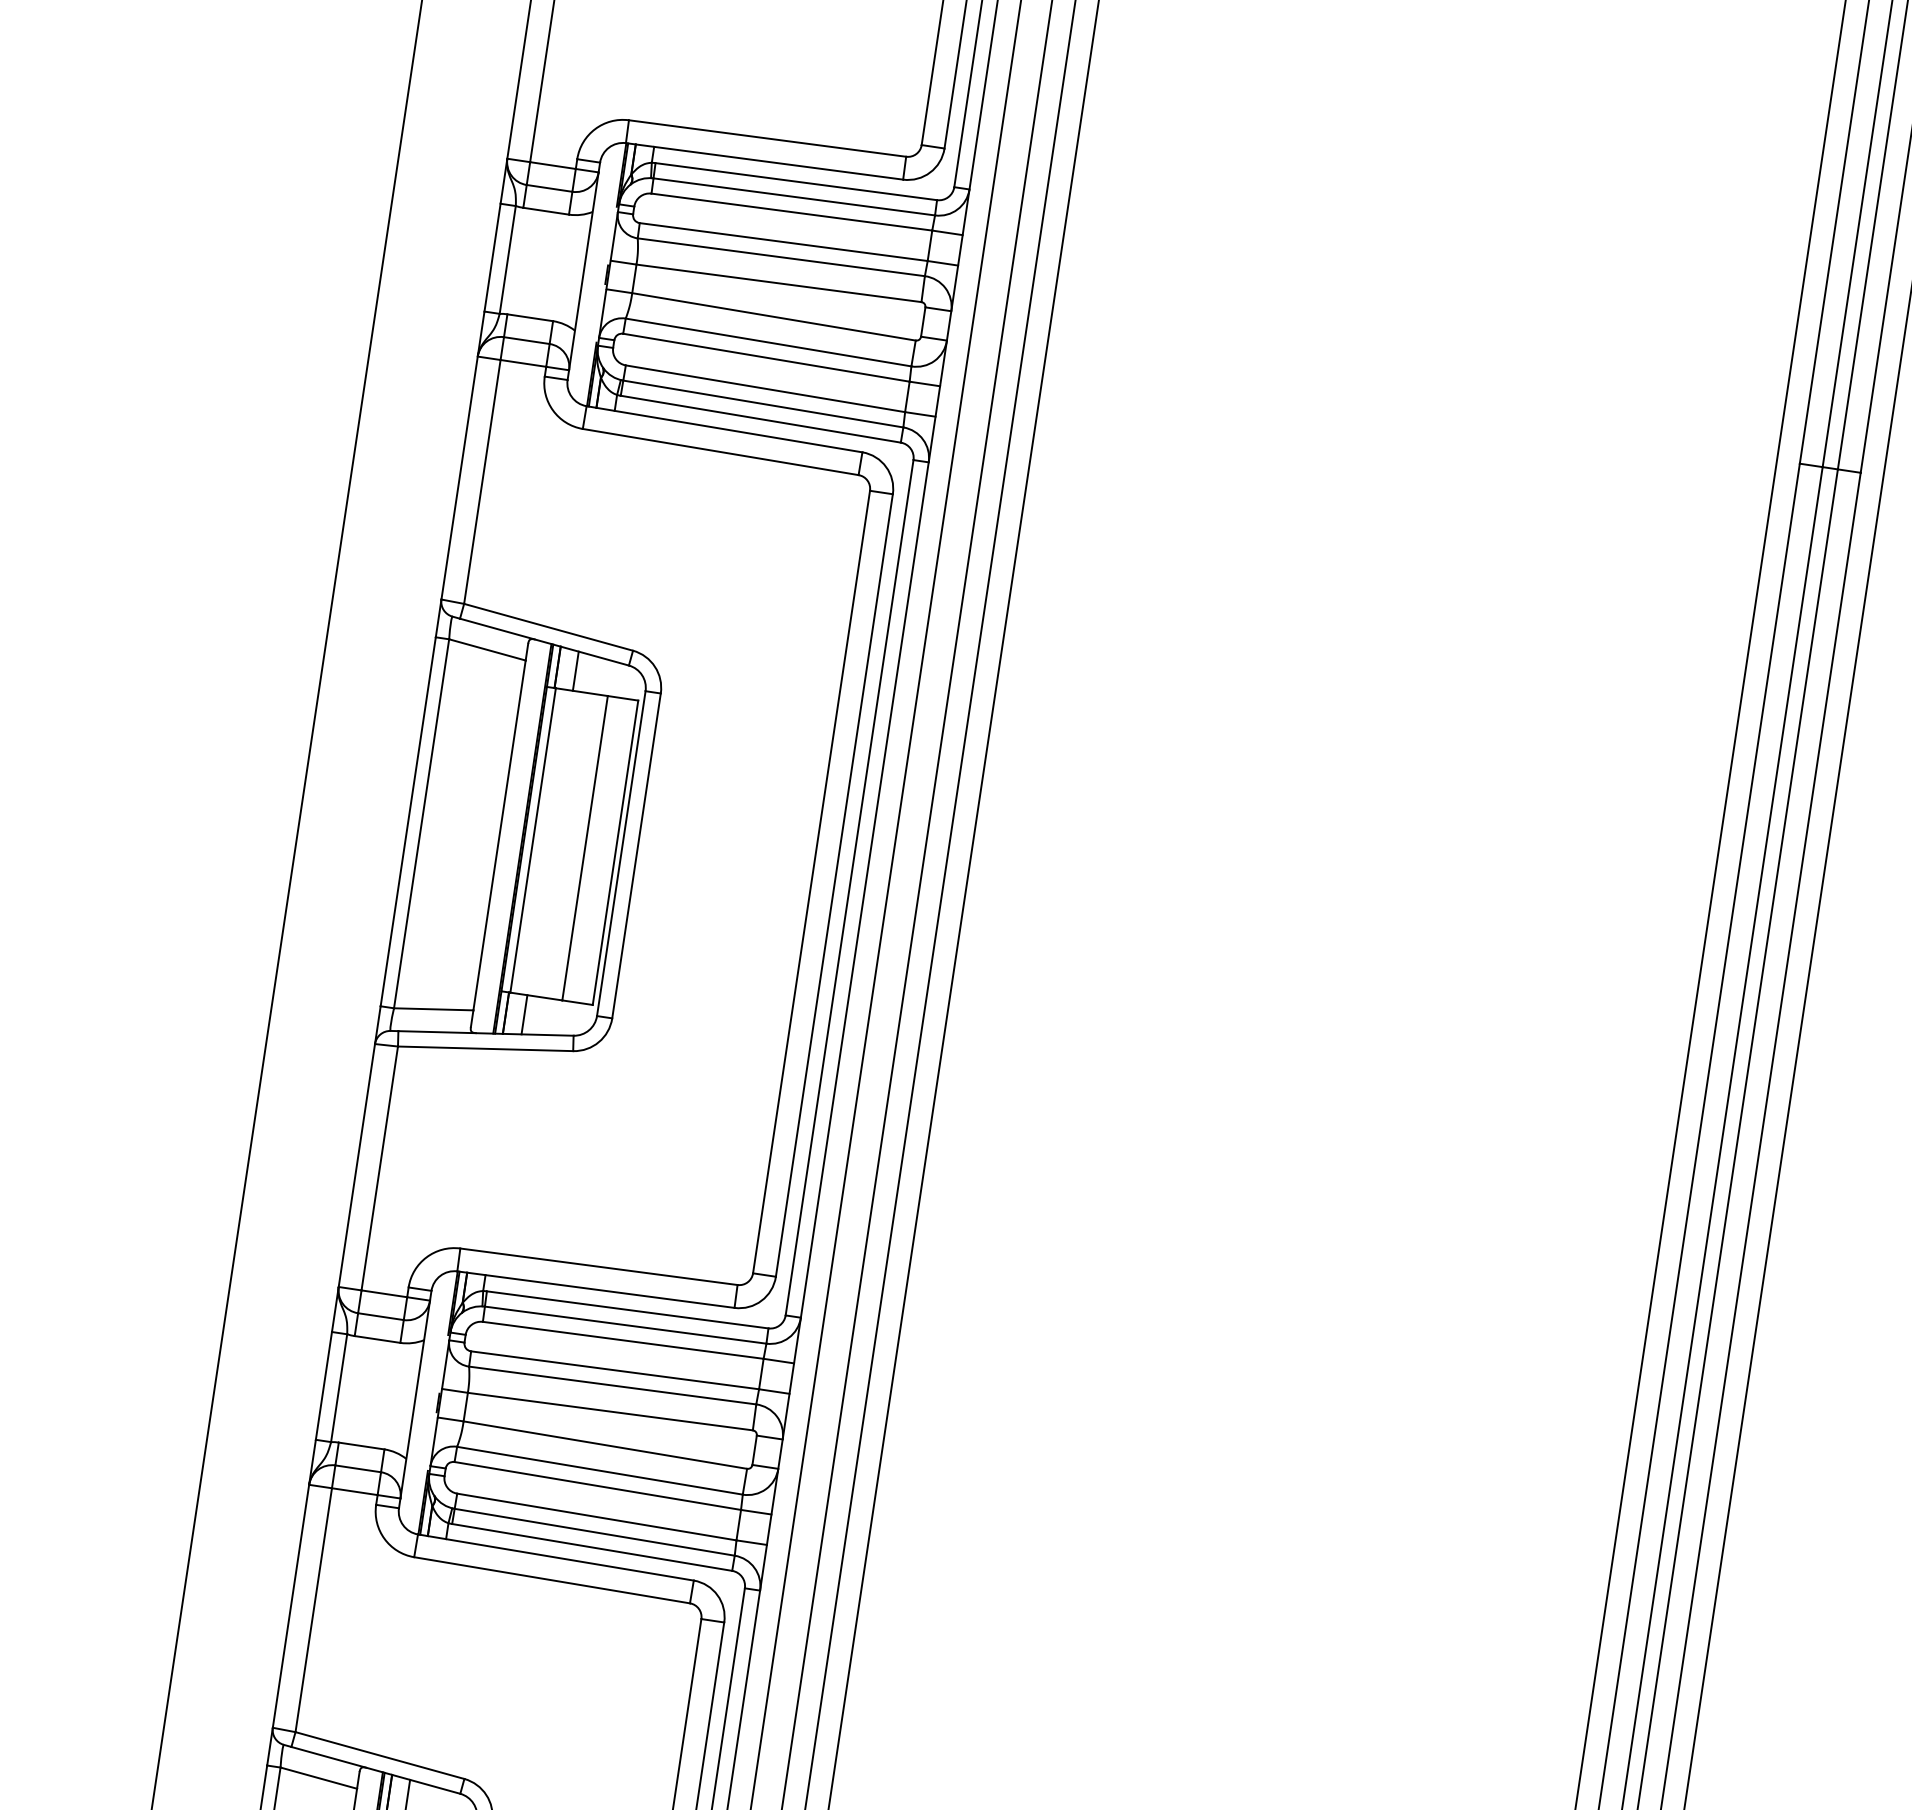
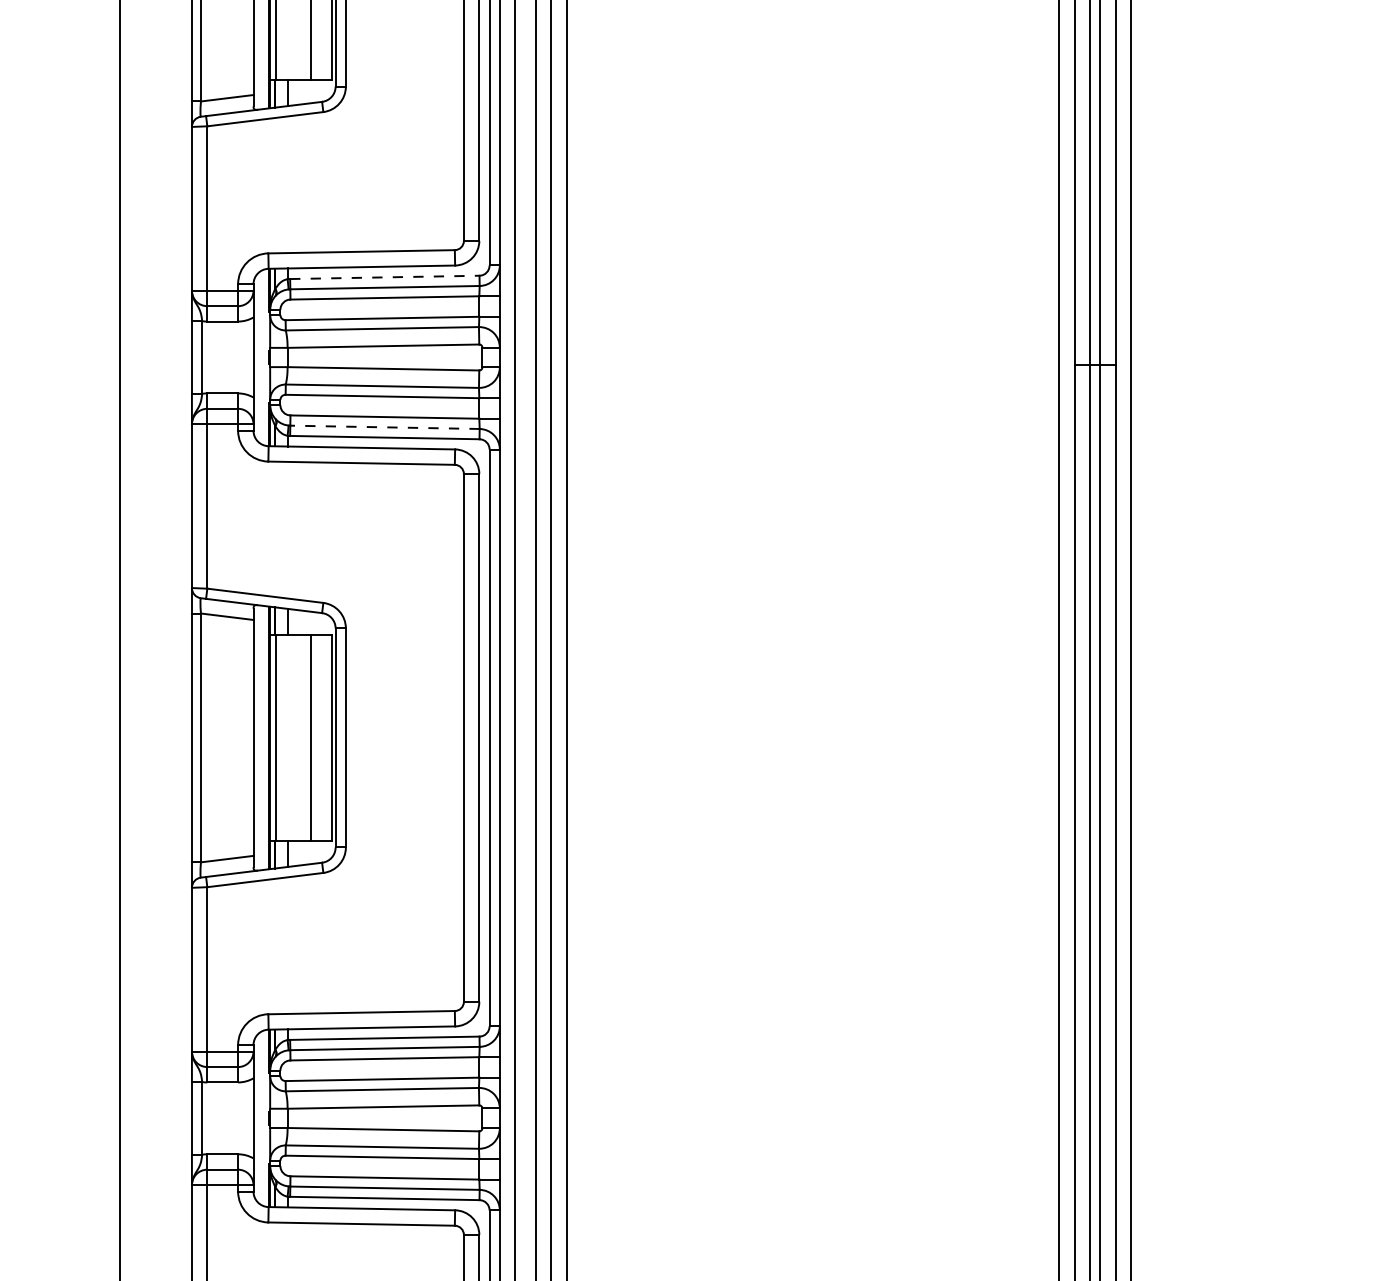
line: (795, 181) -> (384, 277), solid -> dashed
line: (764, 404) -> (385, 427), solid -> dashed

